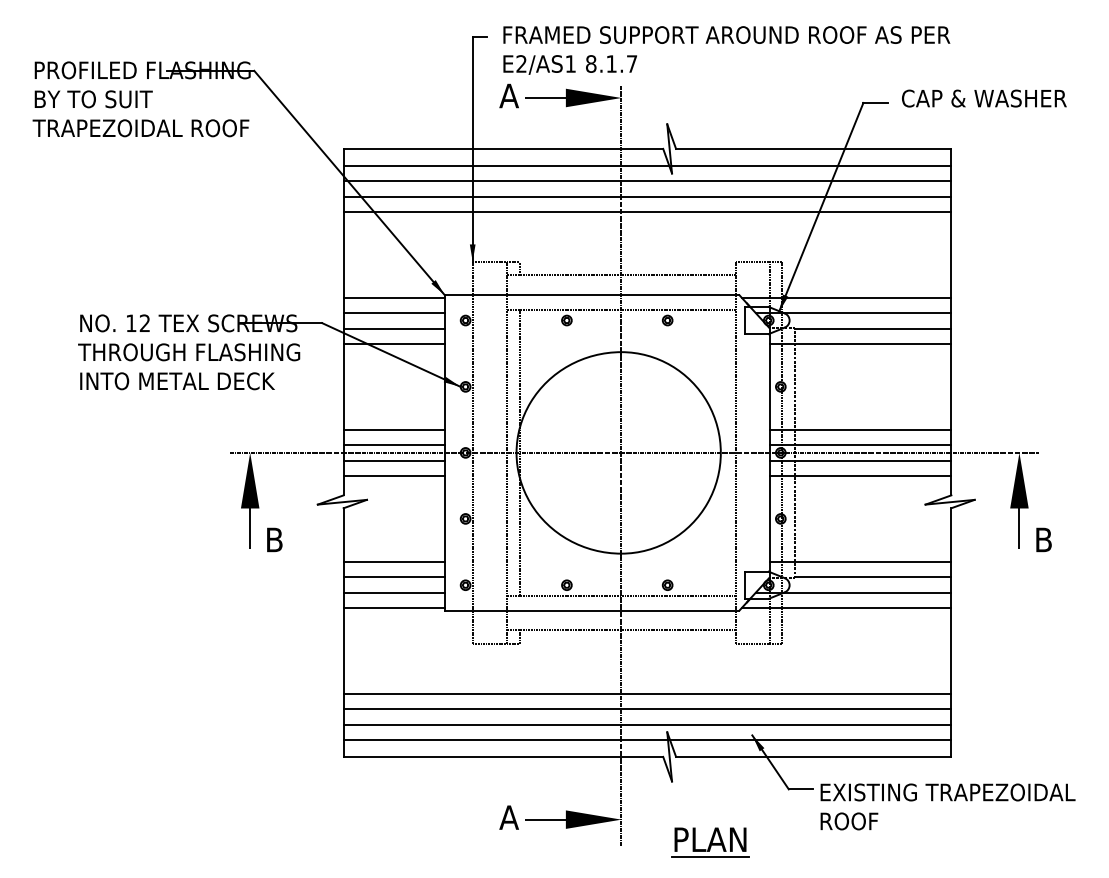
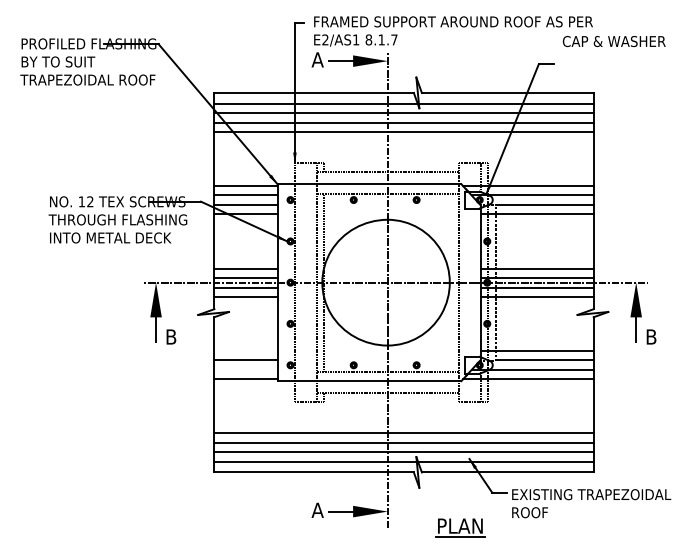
text: (983, 98) -> (613, 41), moved
line: (393, 561) -> (245, 350), removed
line: (393, 592) -> (245, 369), removed
part: (710, 841) -> (460, 527), moved

